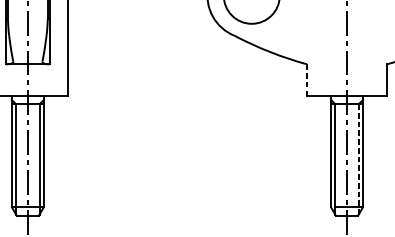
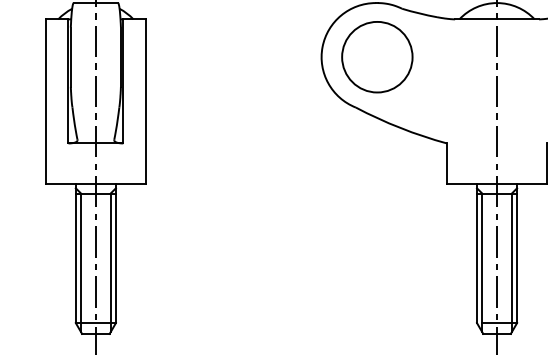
line: (306, 80) -> (446, 163), dashed -> solid
line: (358, 159) -> (511, 263), dashed -> solid

